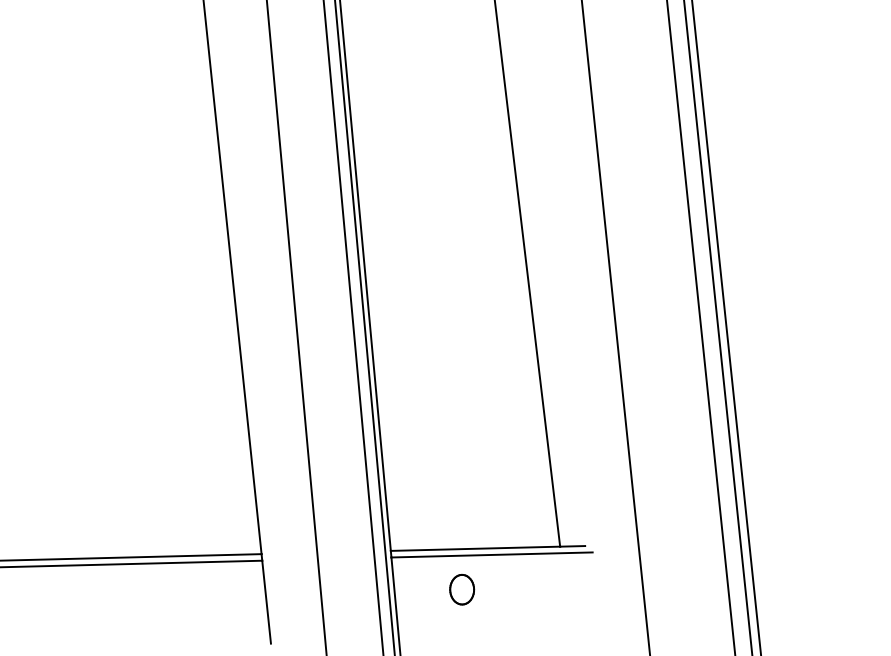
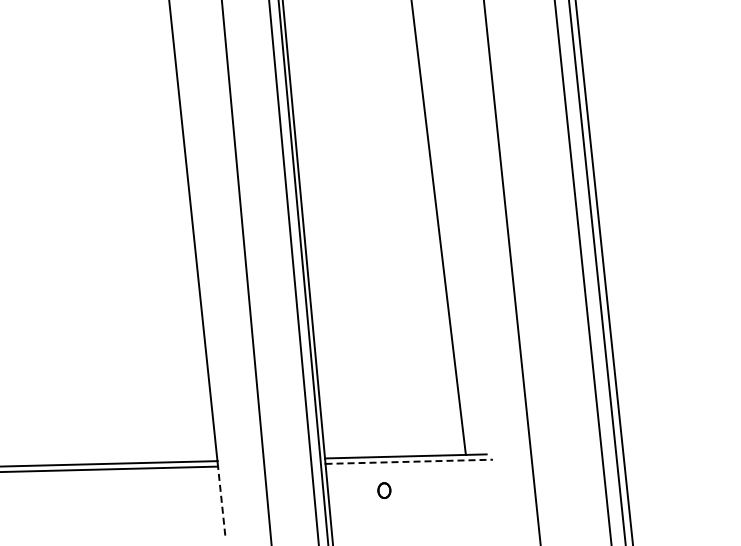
line: (492, 554) -> (409, 461), solid -> dashed
part: (462, 589) -> (384, 490), size x0.6
line: (266, 602) -> (221, 501), solid -> dashed

